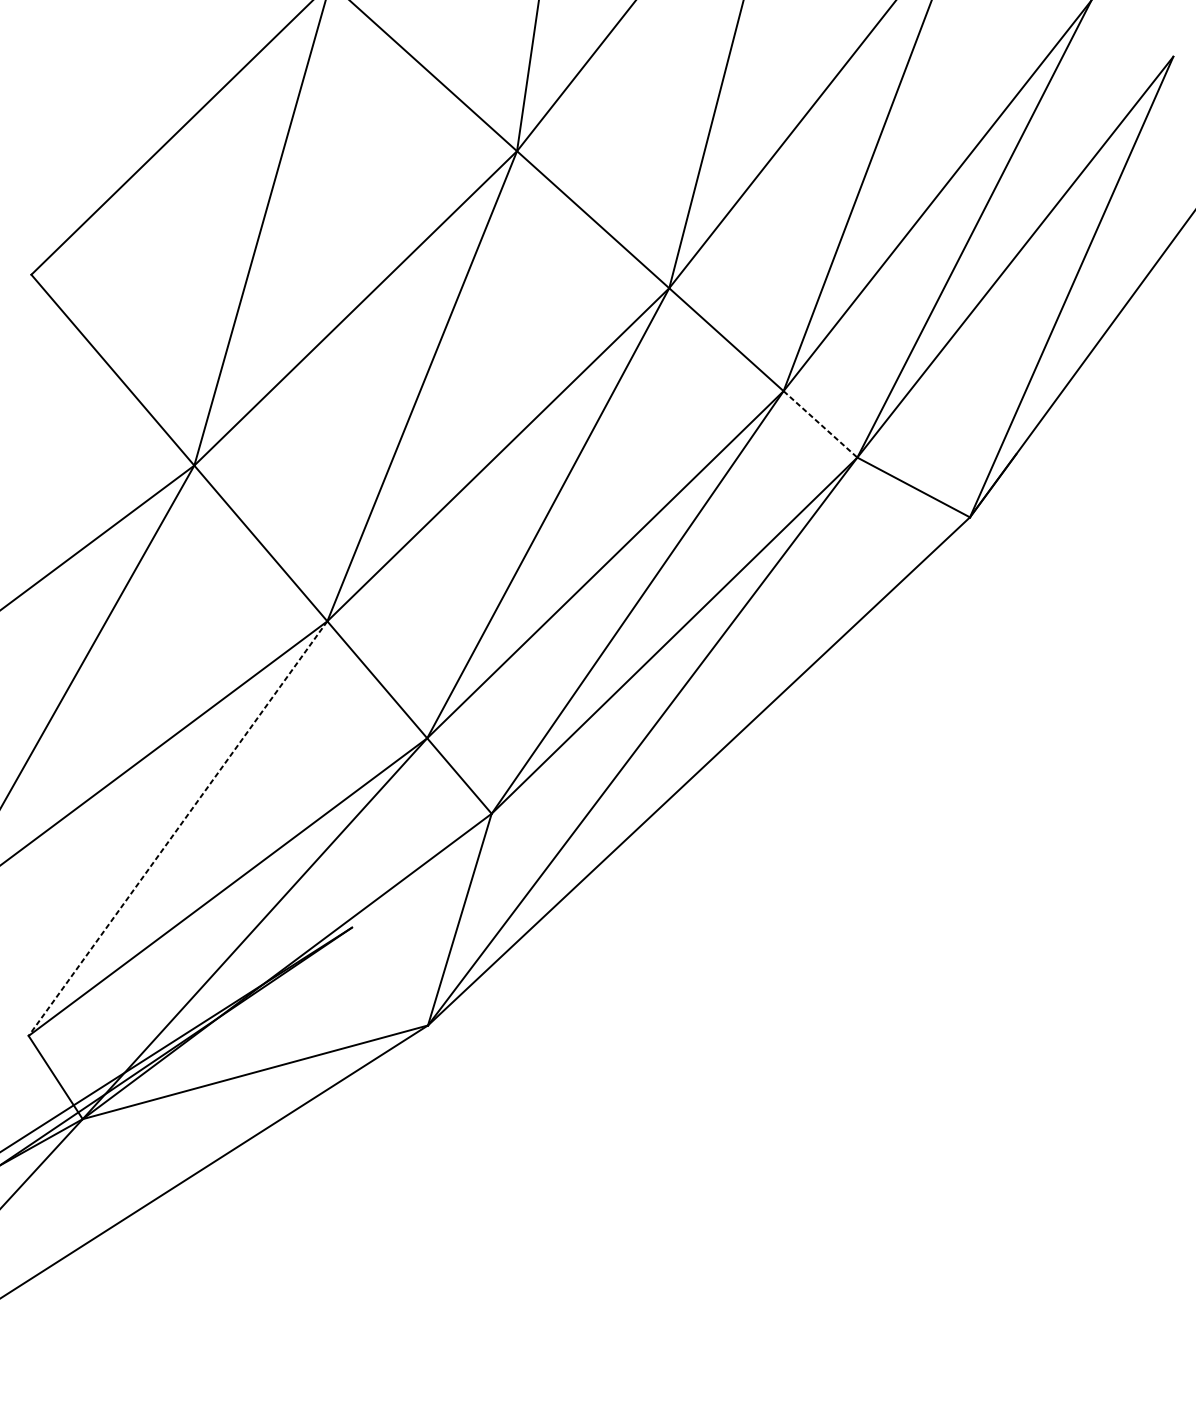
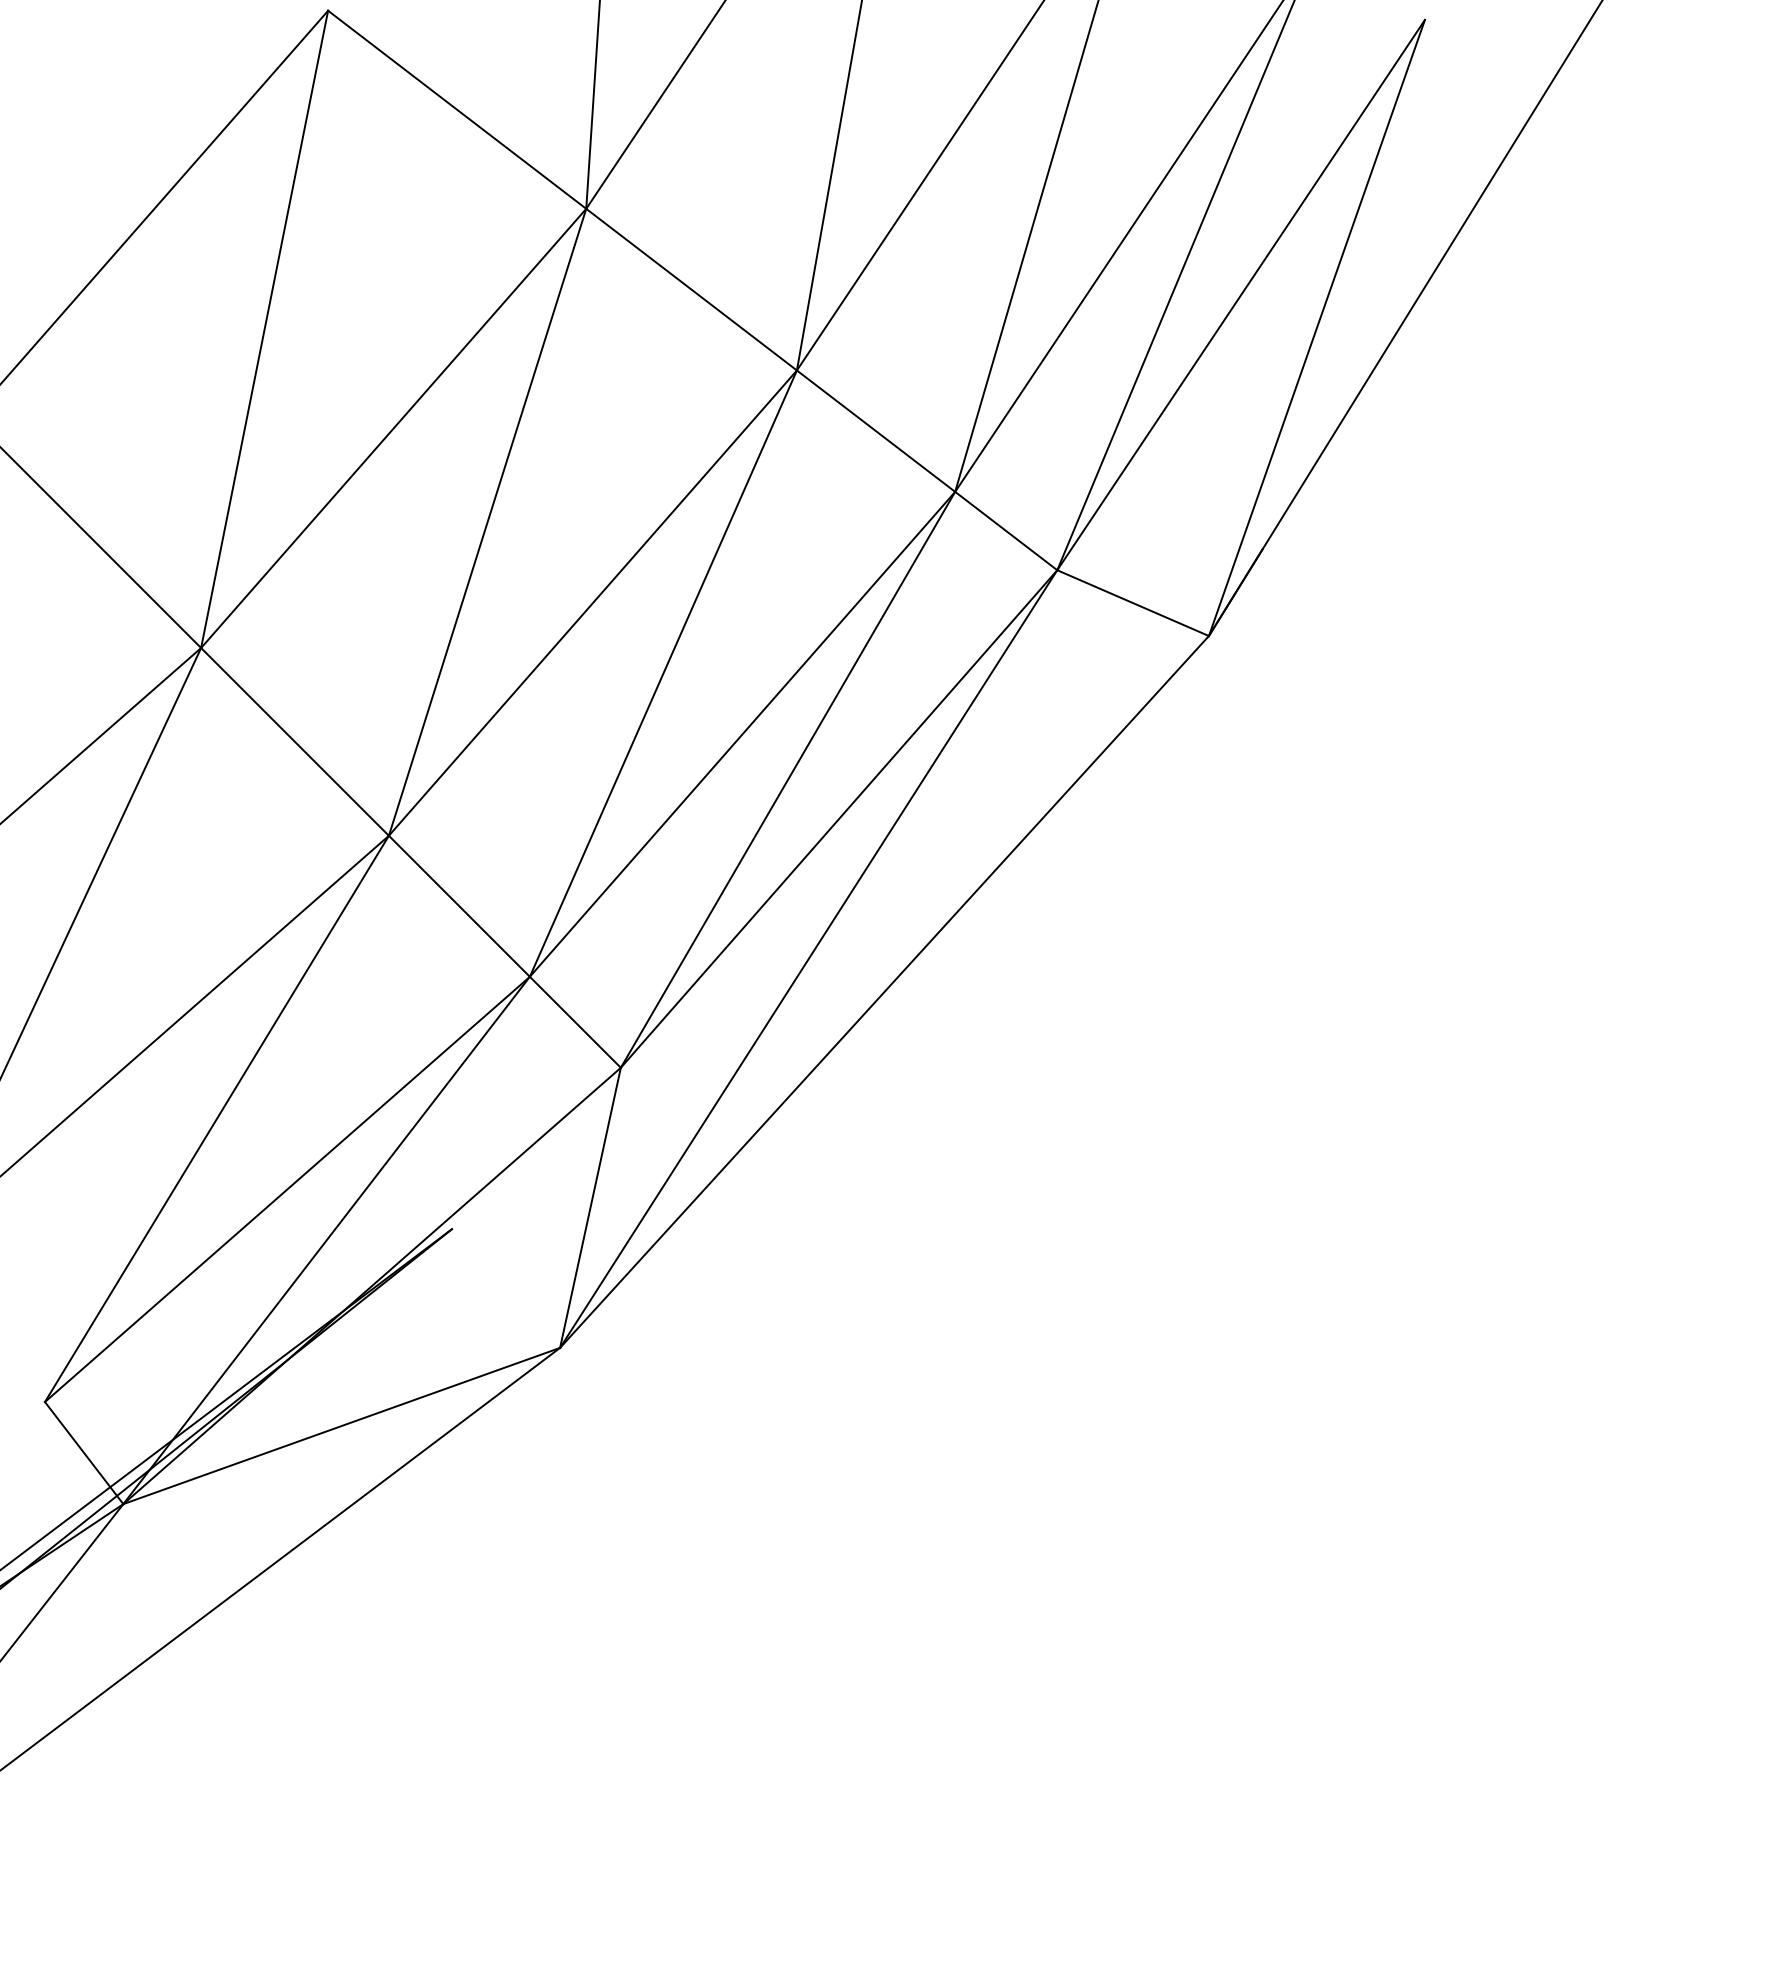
line: (820, 424) -> (1006, 531), dashed -> solid
line: (177, 829) -> (216, 1119), dashed -> solid

